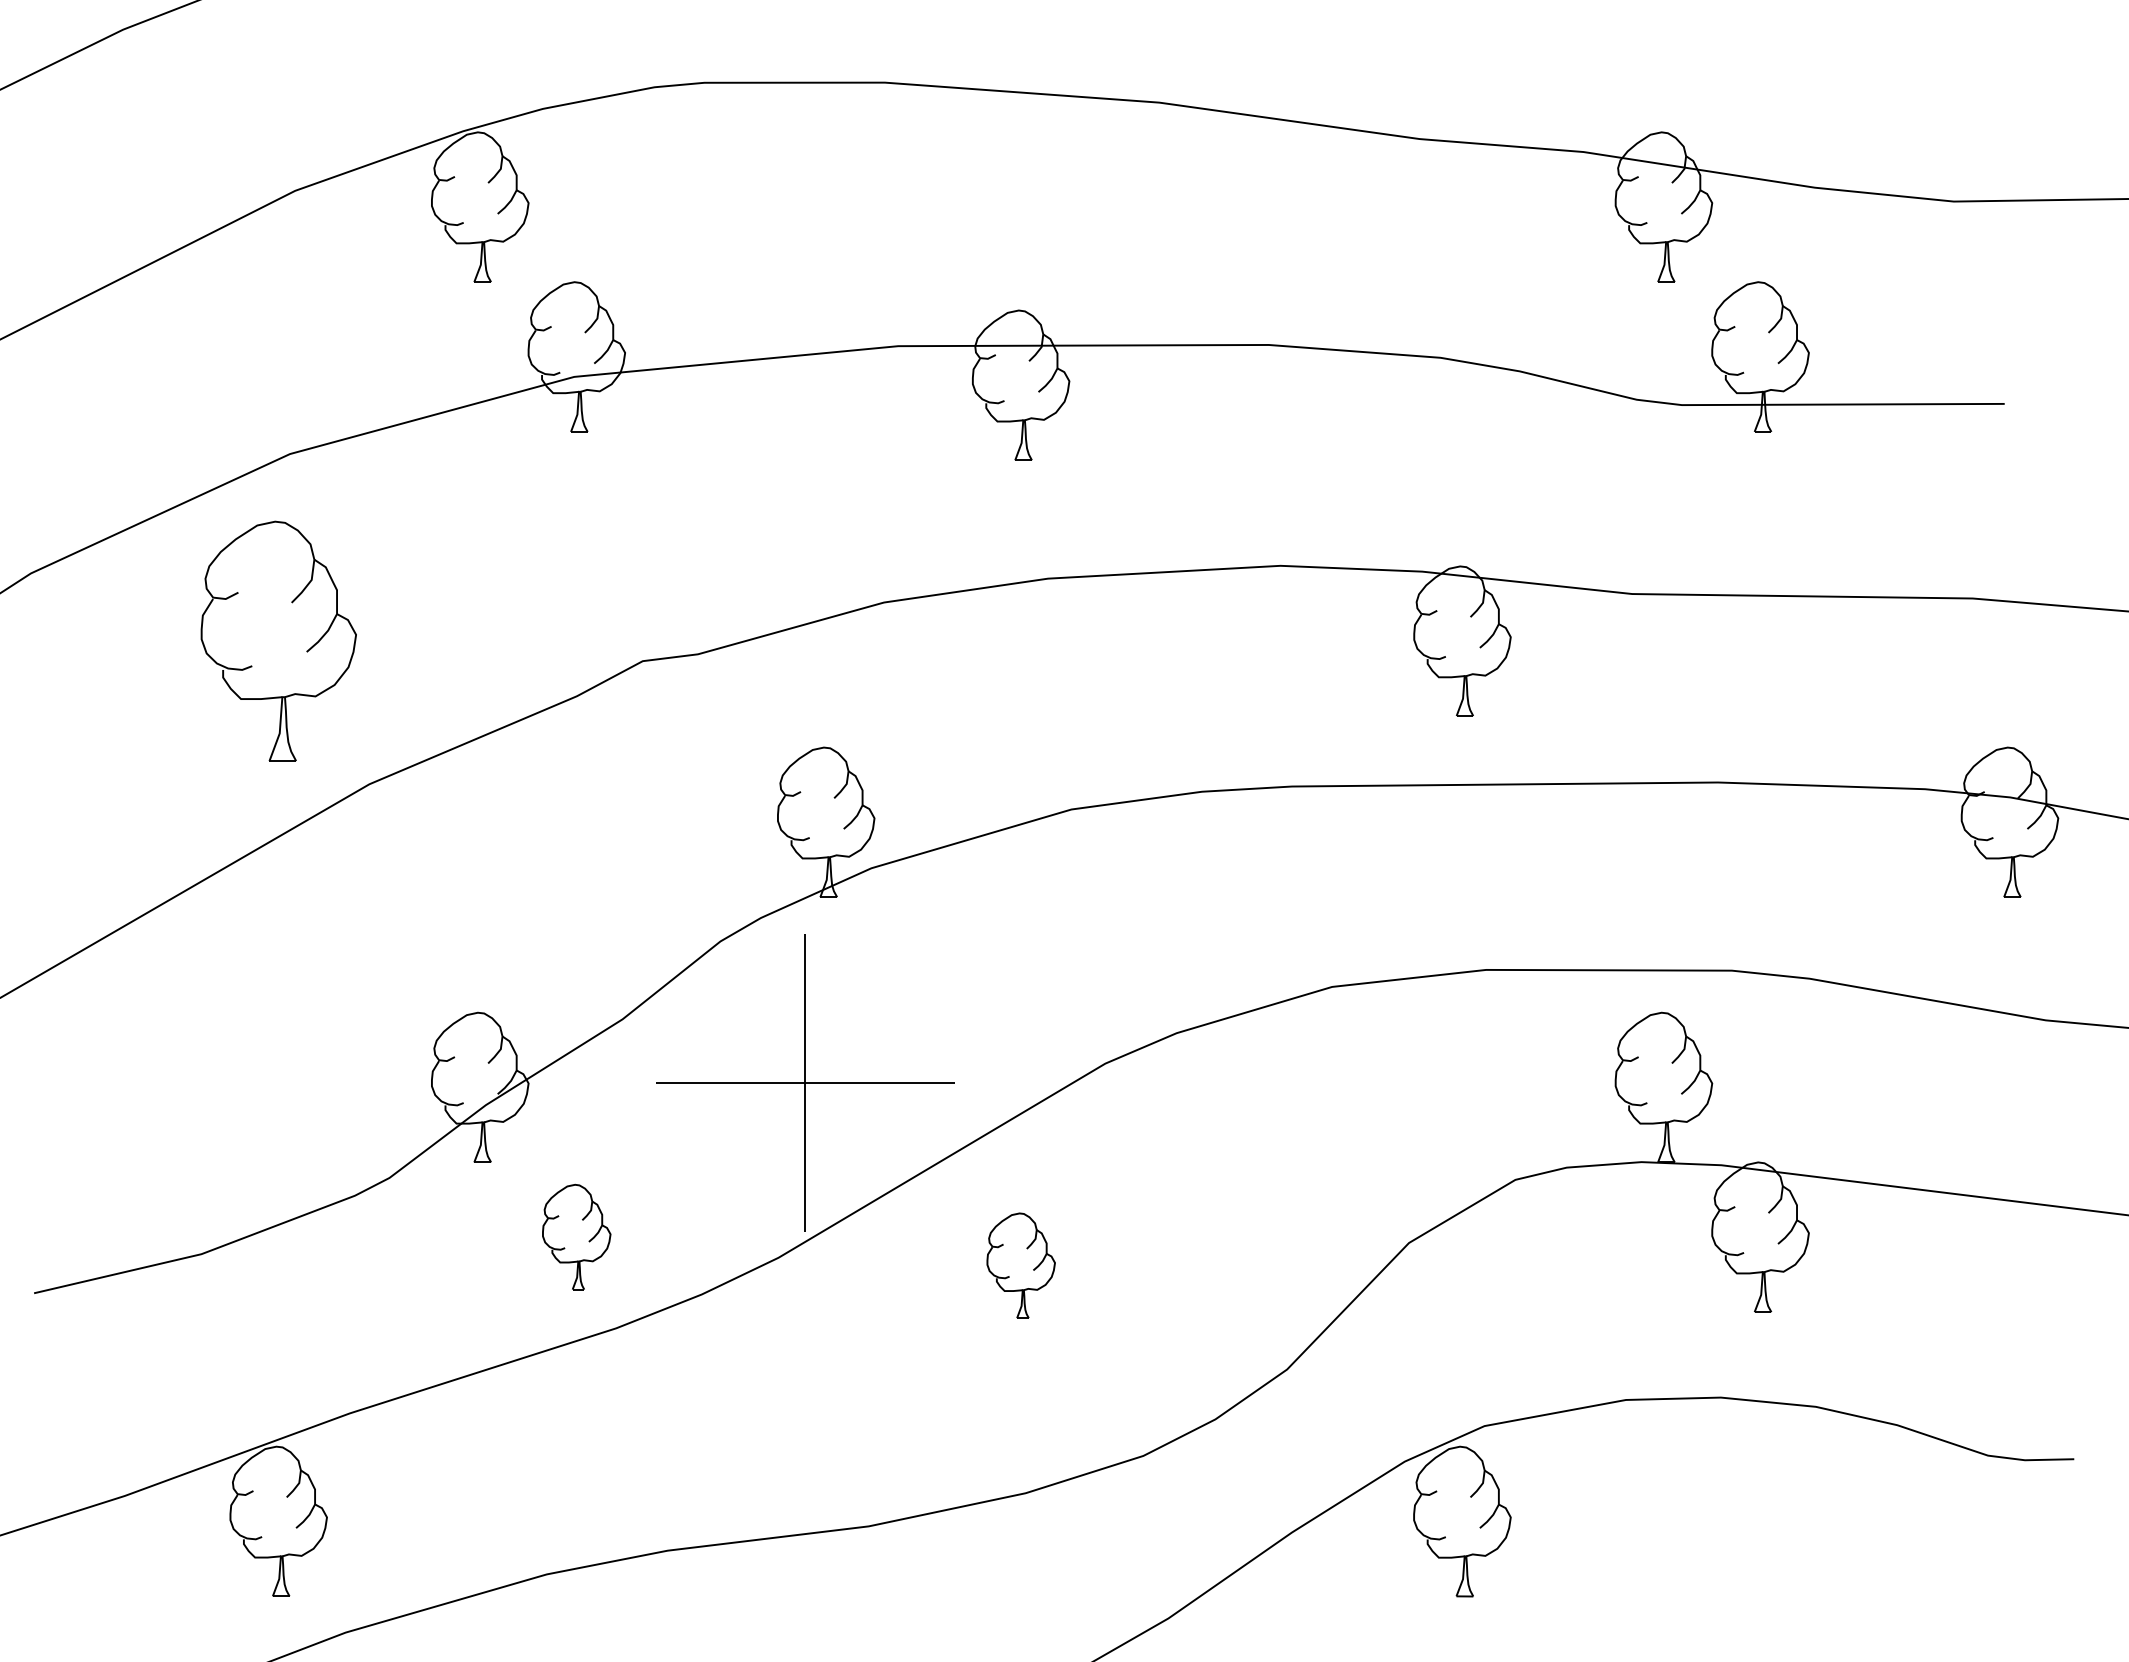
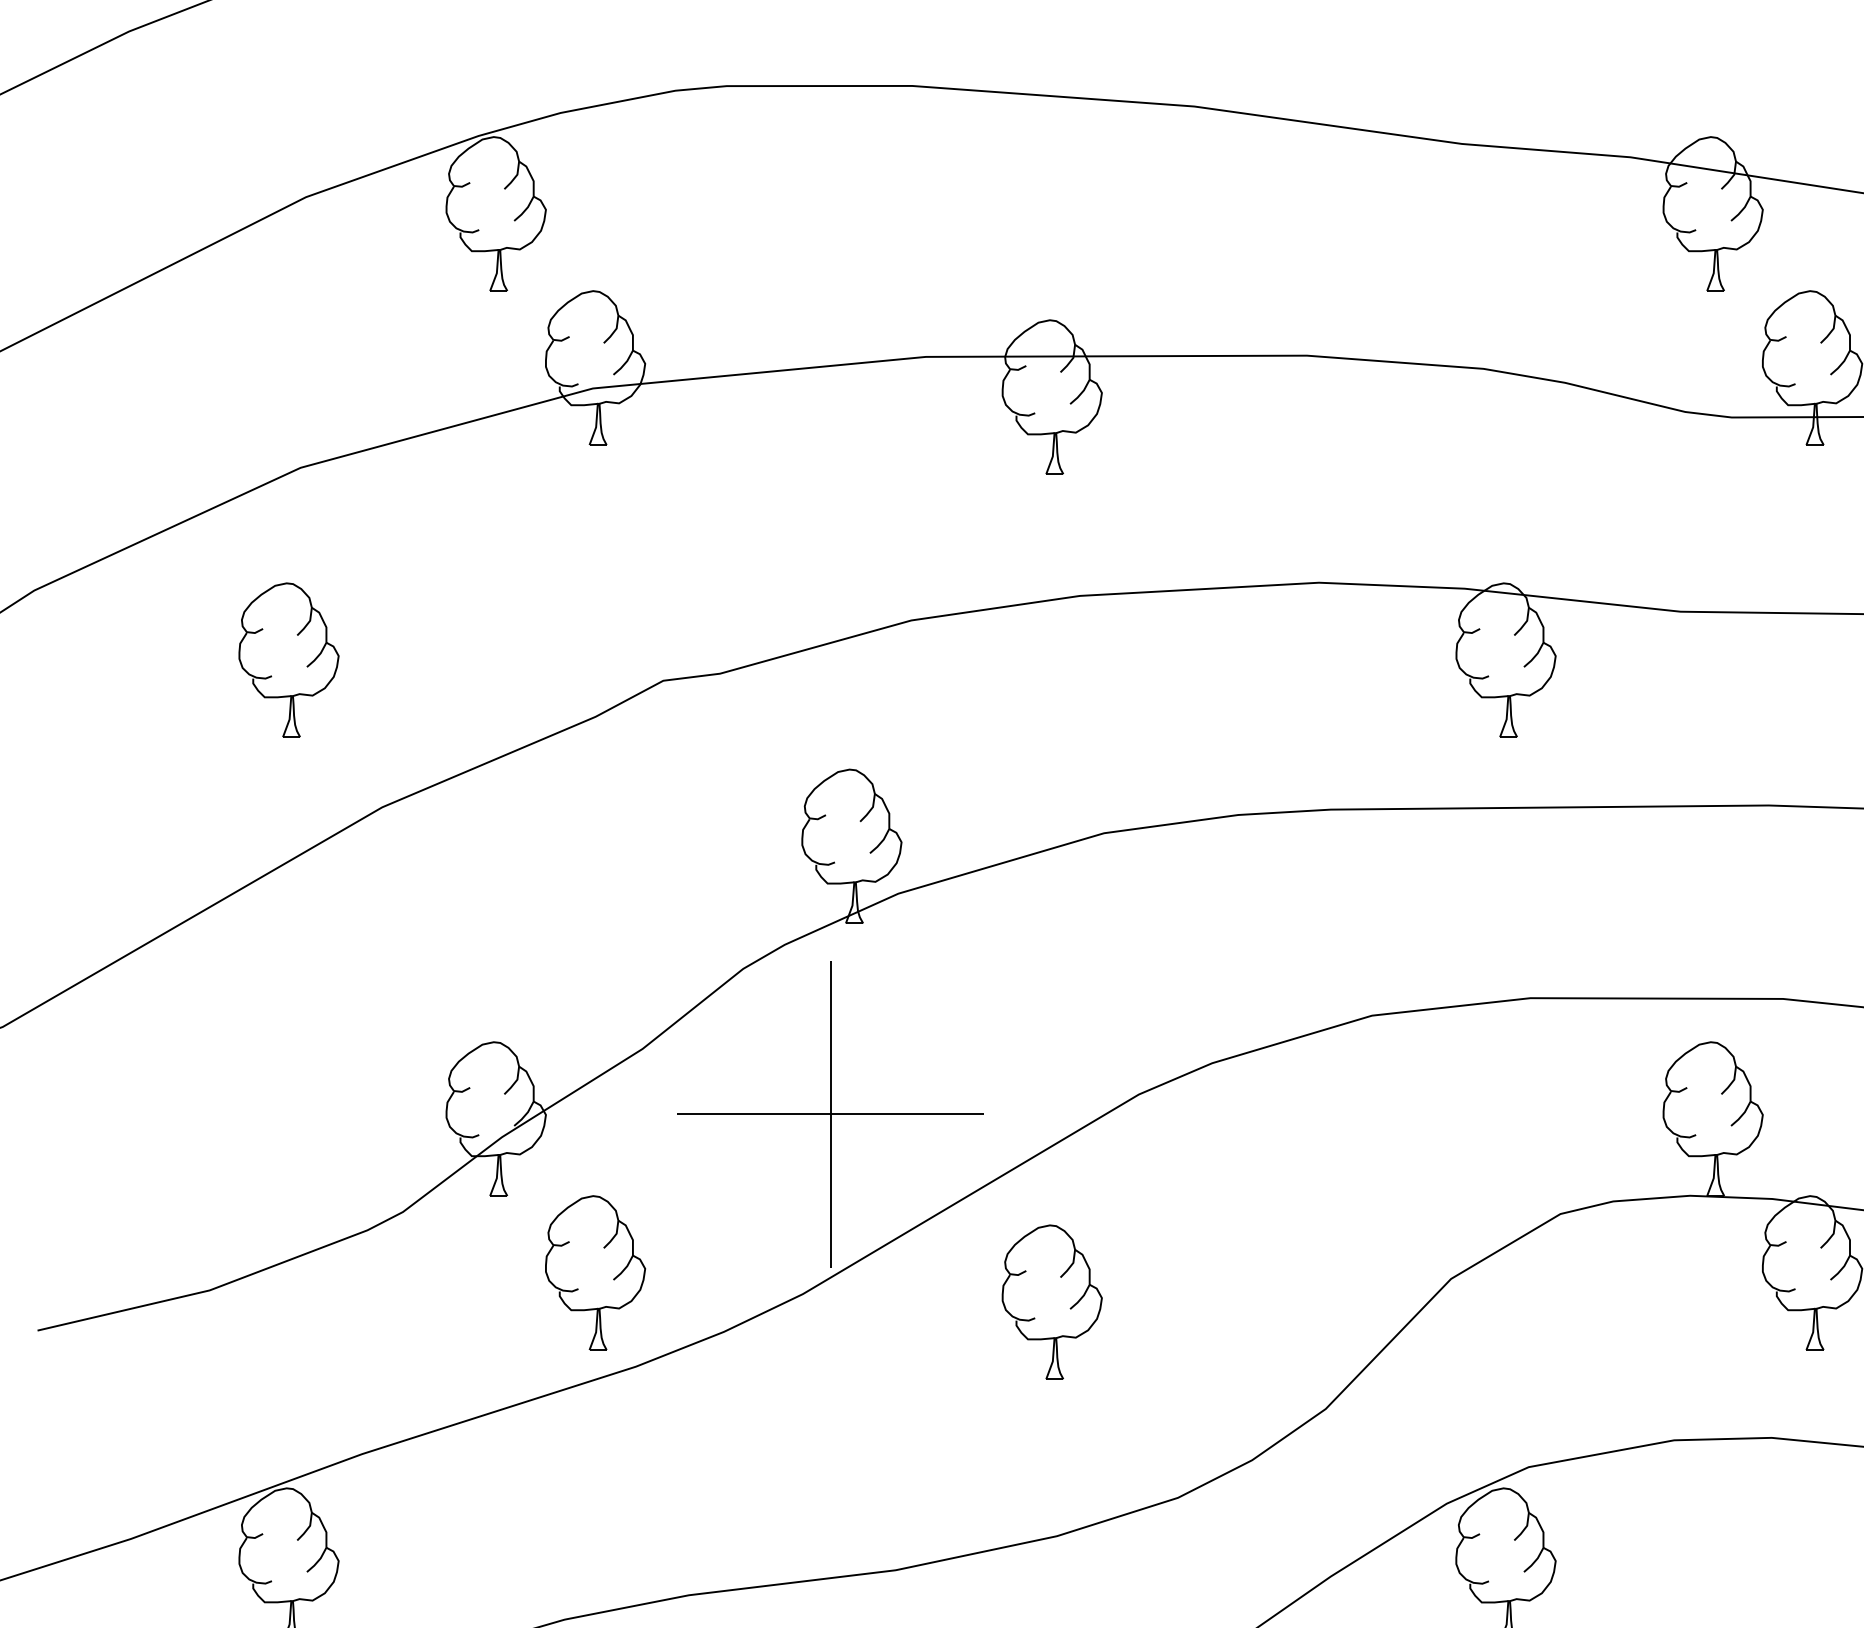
part: (278, 640) -> (288, 659), size x0.62
part: (576, 1236) -> (595, 1272), size x1.43
part: (1021, 1265) -> (1052, 1302), size x1.43

